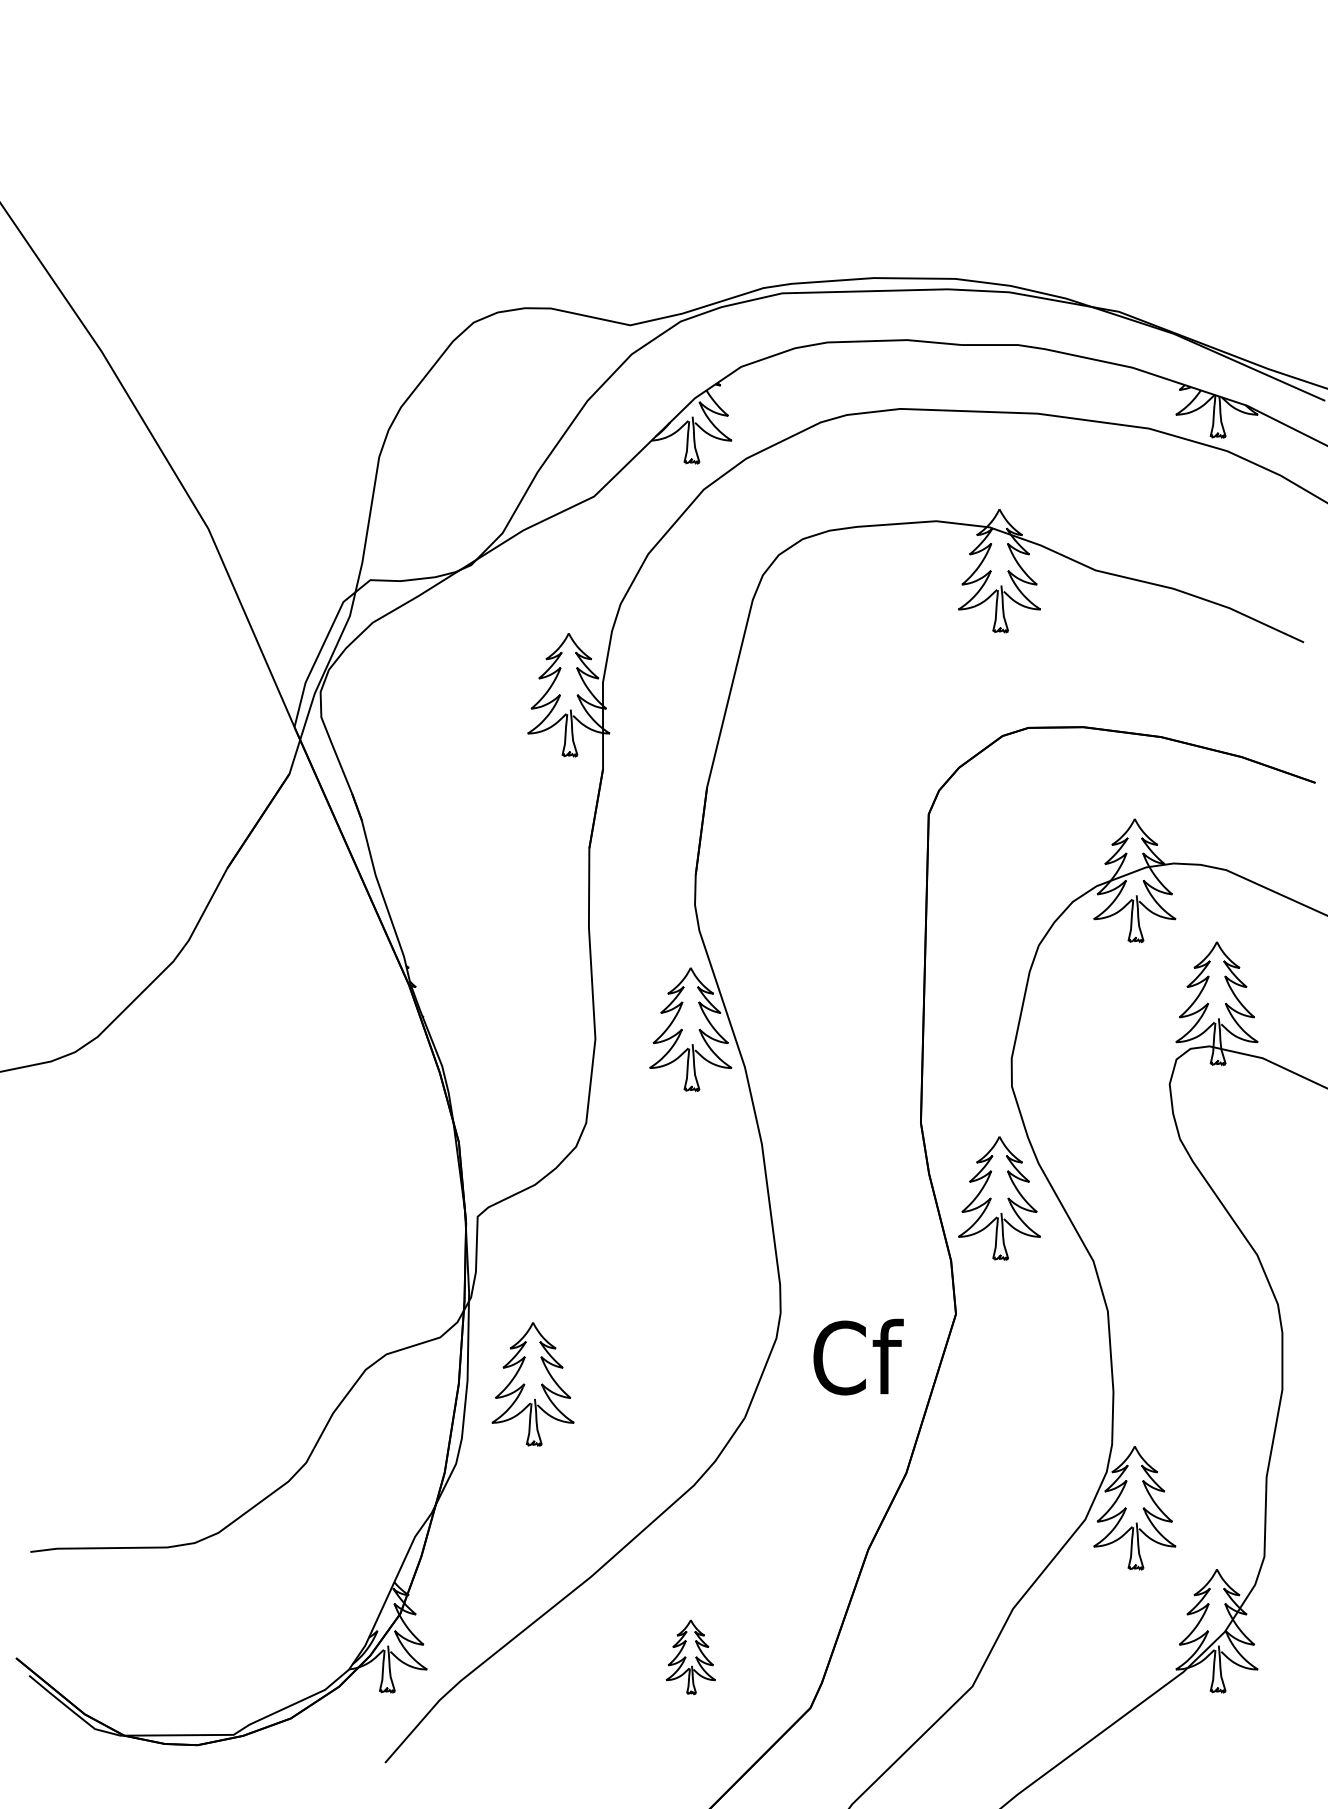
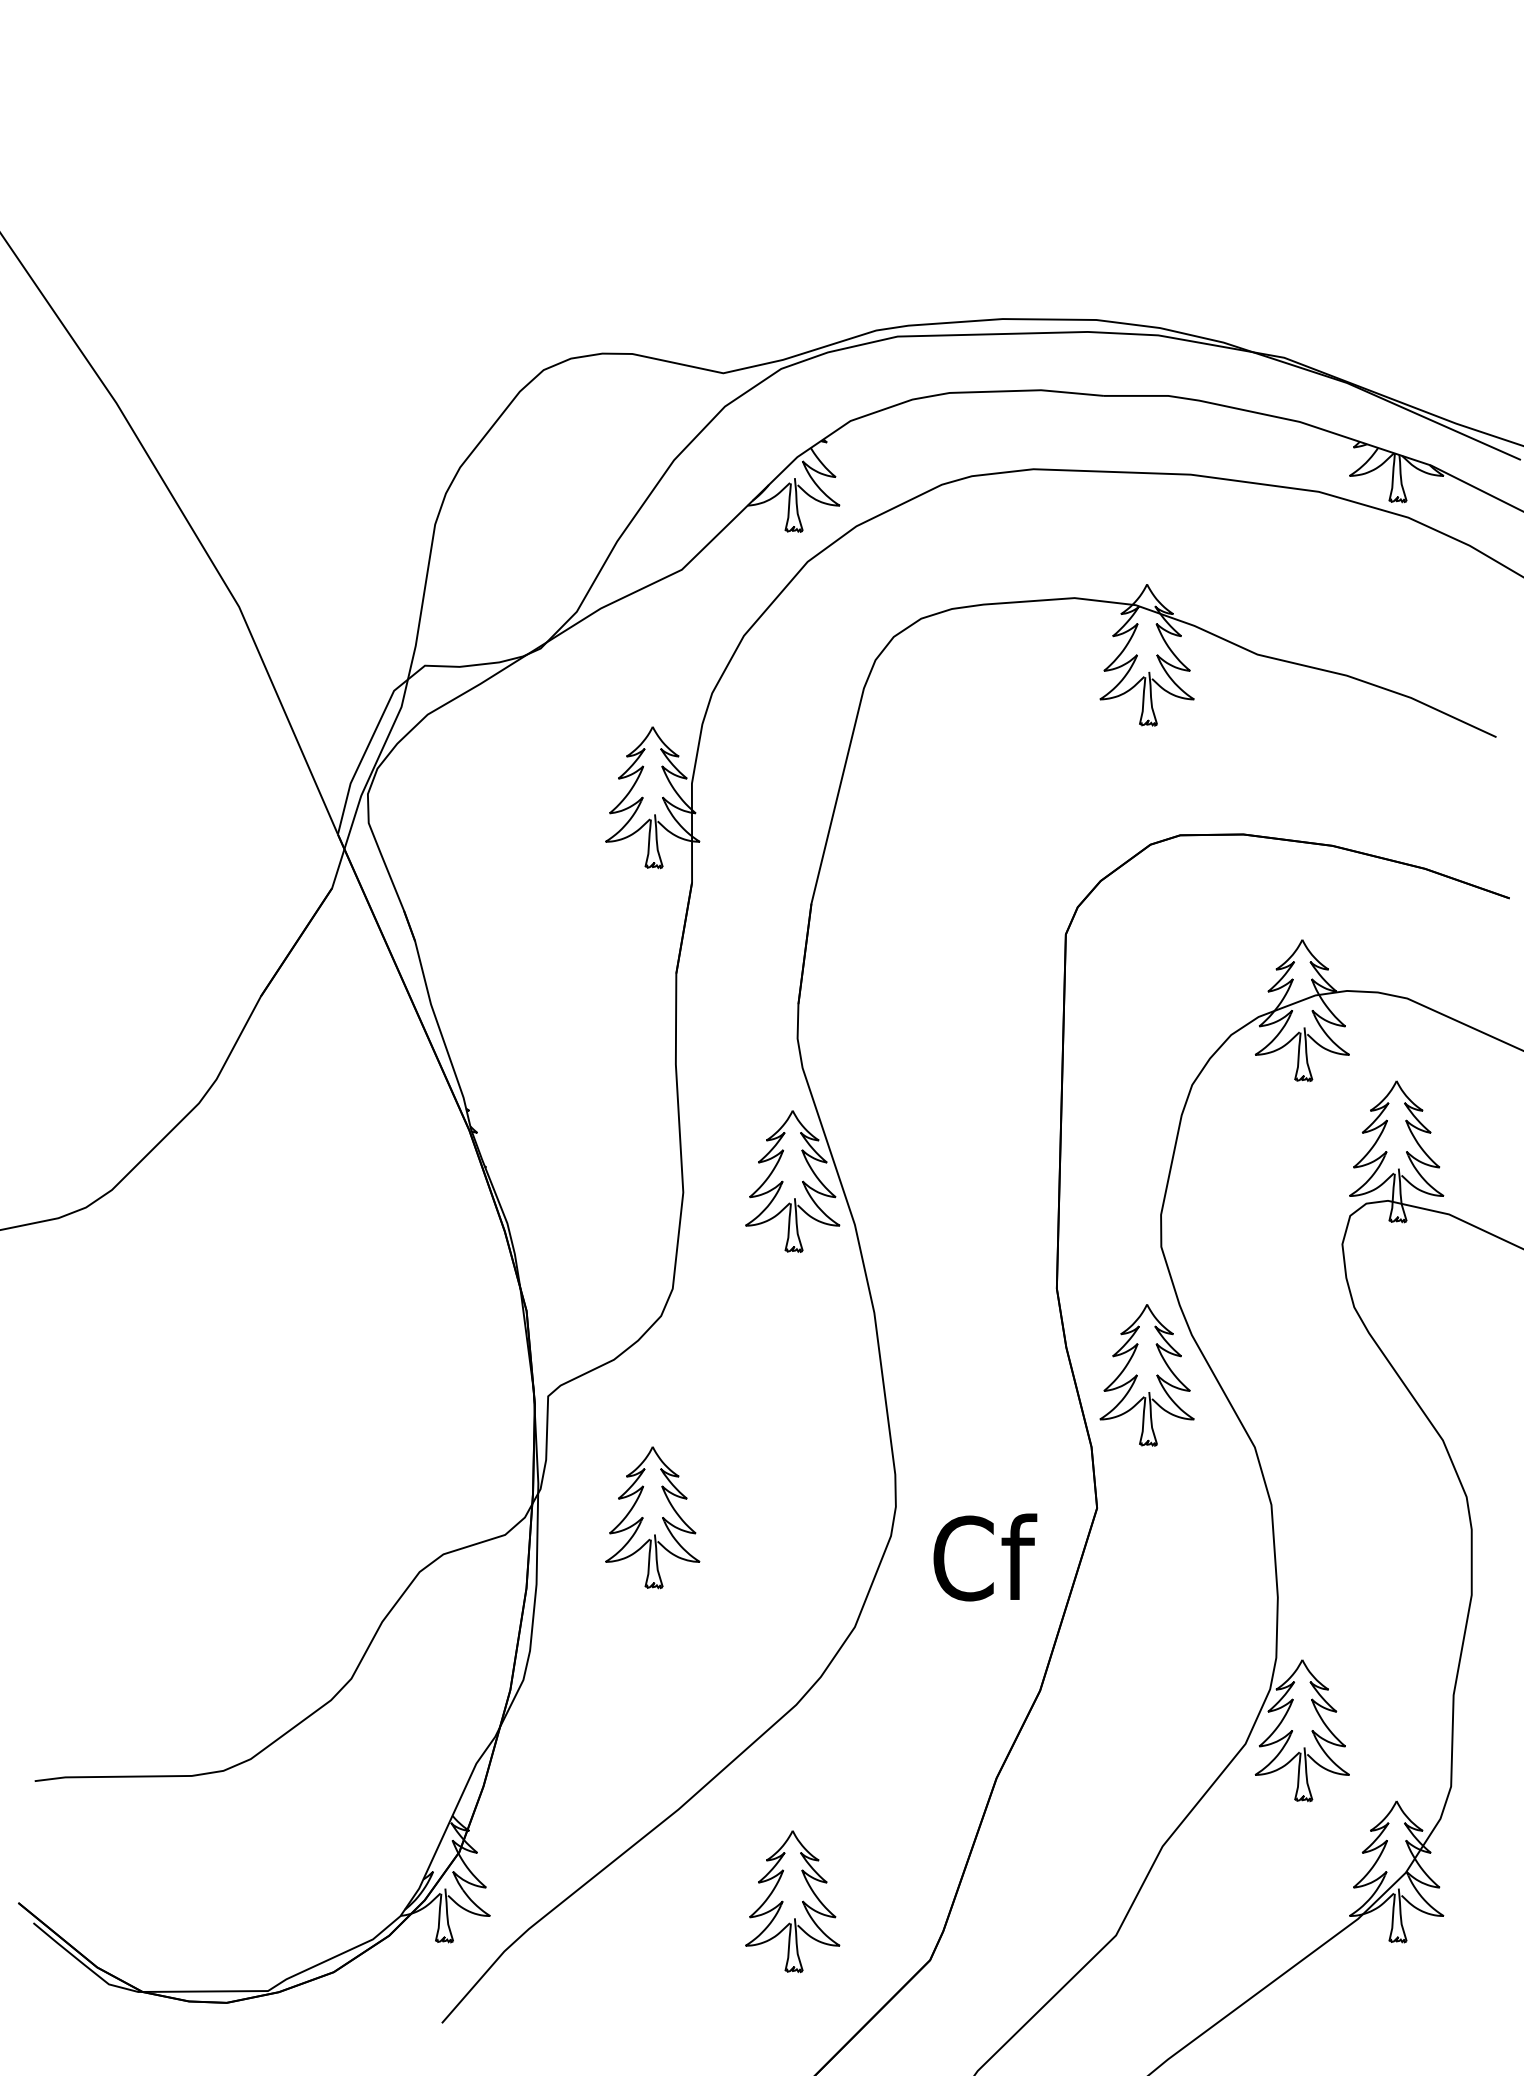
part: (532, 1384) -> (652, 1517), moved
part: (690, 1656) -> (792, 1901), size x1.67

